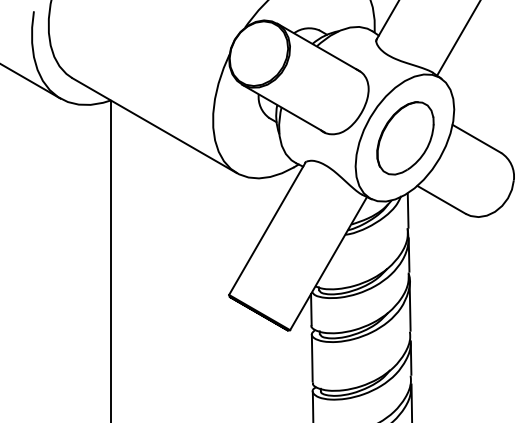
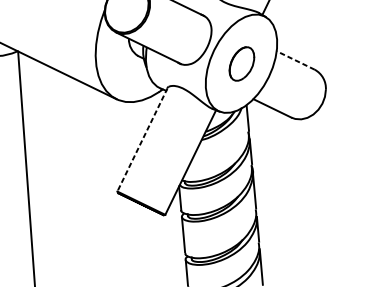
part: (405, 138) -> (241, 64), size x0.6
line: (476, 138) -> (295, 60), solid -> dashed
line: (267, 229) -> (142, 140), solid -> dashed

